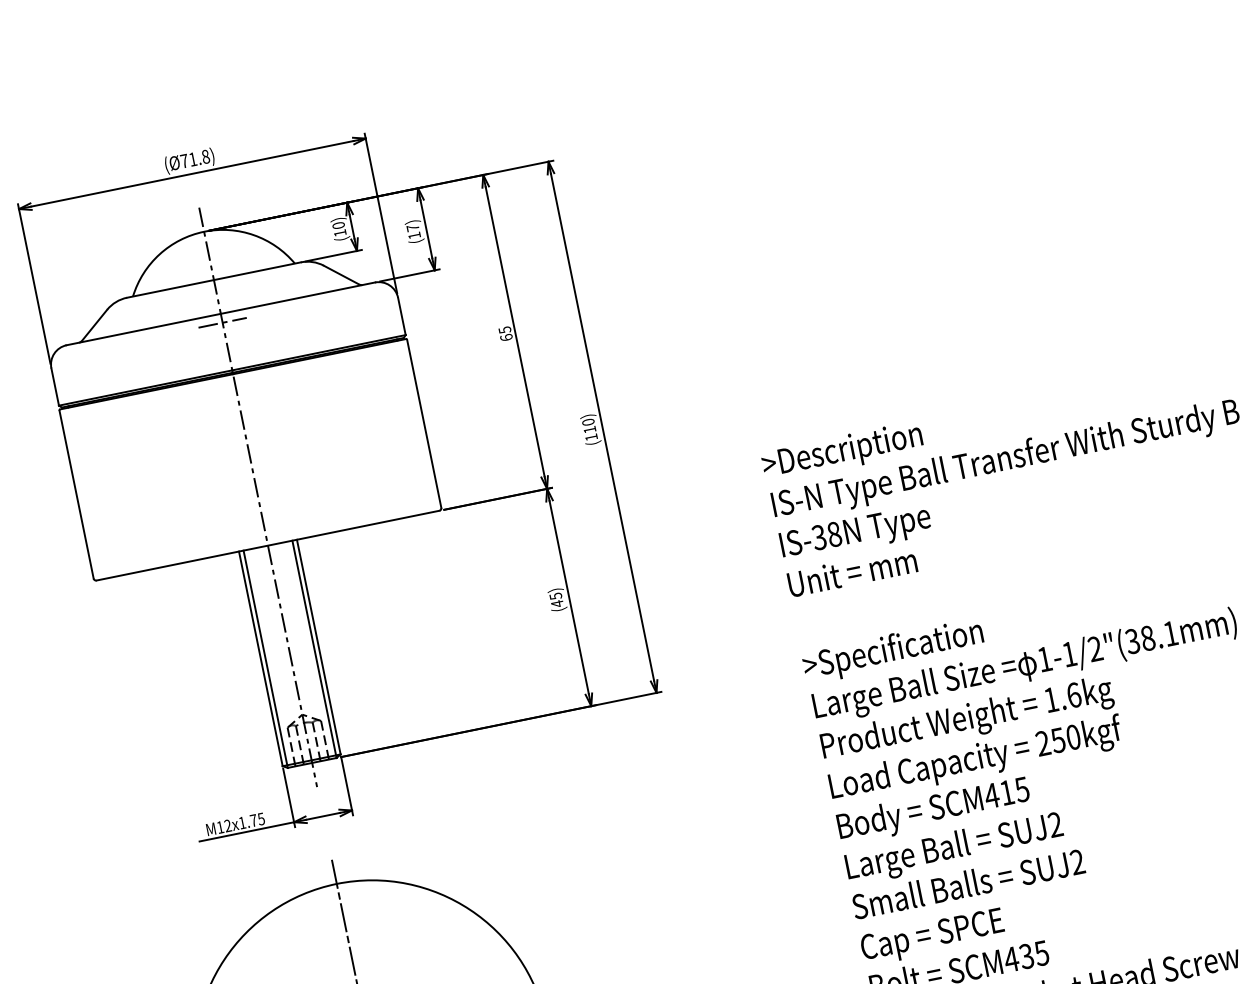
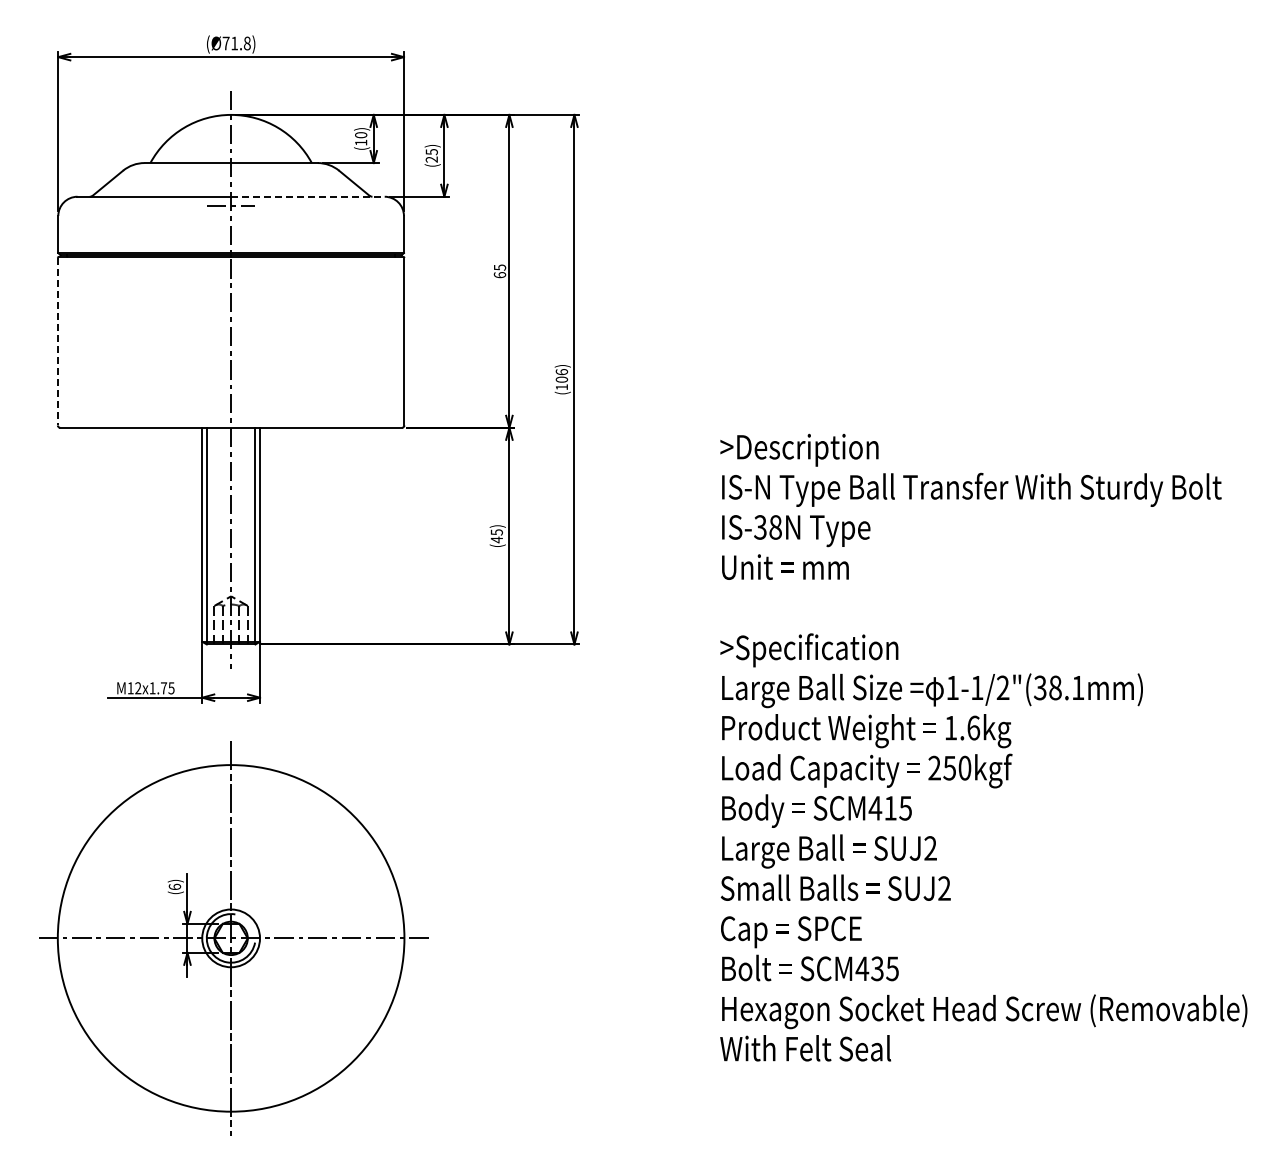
text: (413, 231) -> (431, 155), (17) -> (25)
line: (298, 297) -> (308, 196), solid -> dashed
text: (588, 425) -> (561, 375), (110) -> (106)
line: (76, 494) -> (57, 341), solid -> dashed

